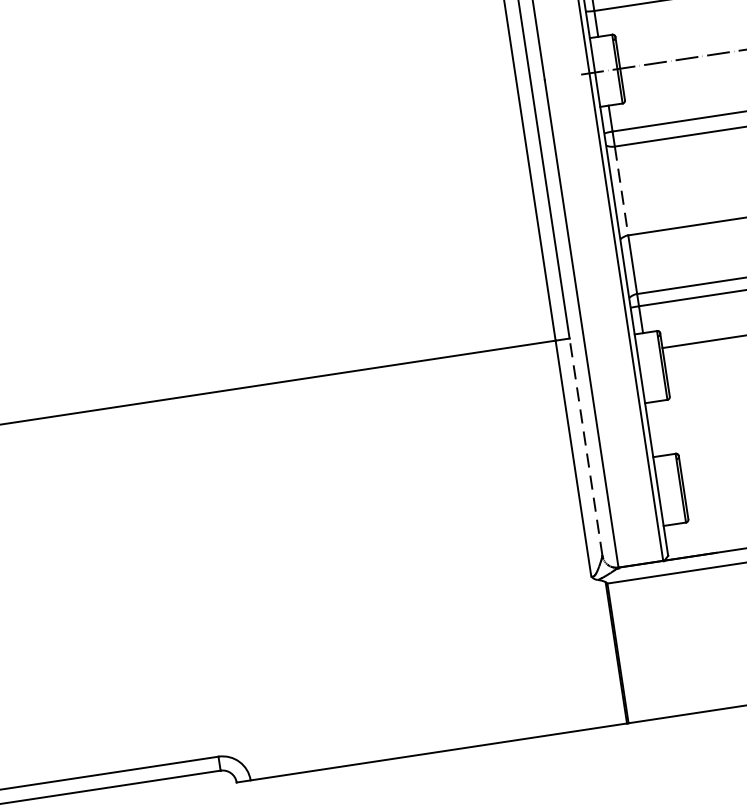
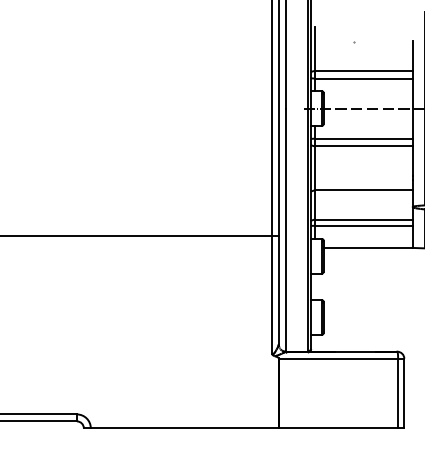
line: (622, 191) -> (315, 168), dashed -> solid
line: (585, 447) -> (278, 290), dashed -> solid

